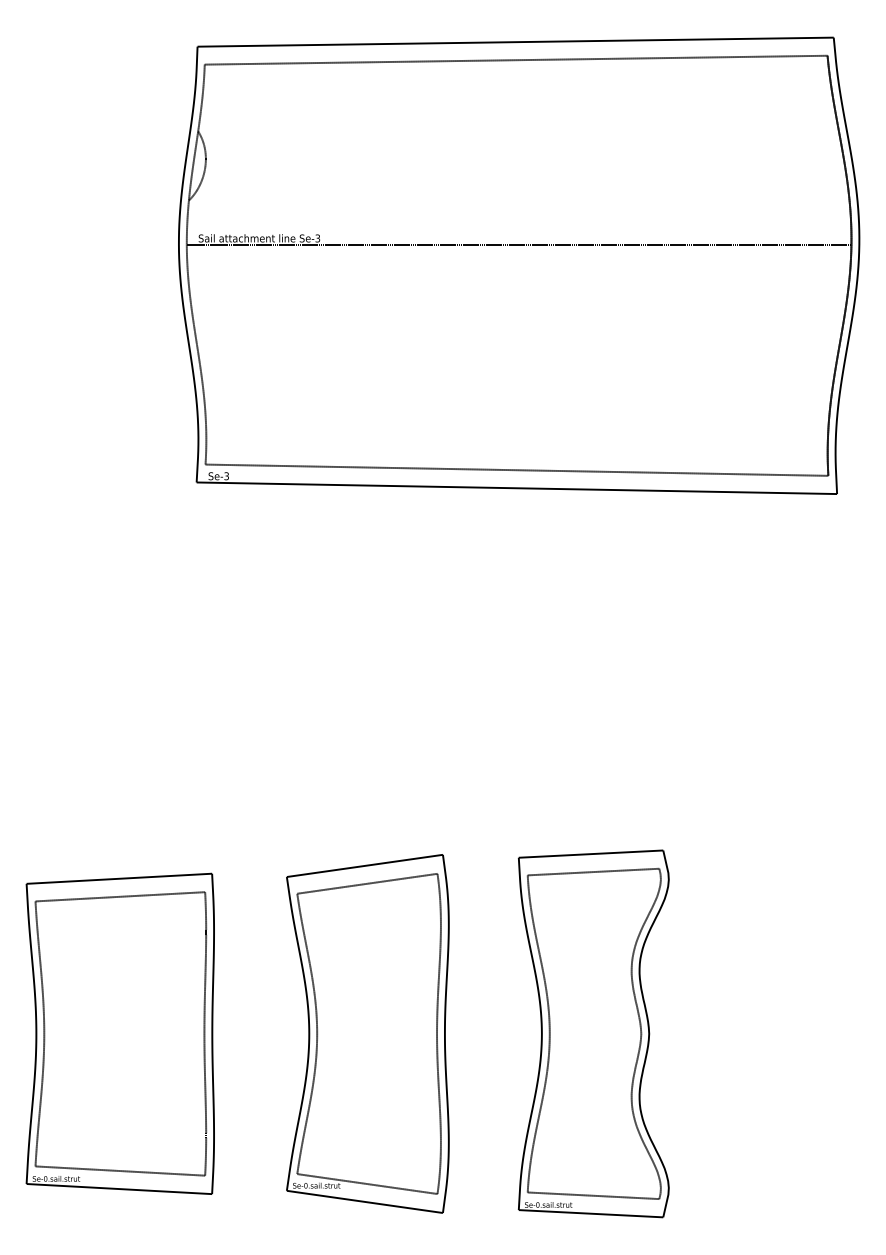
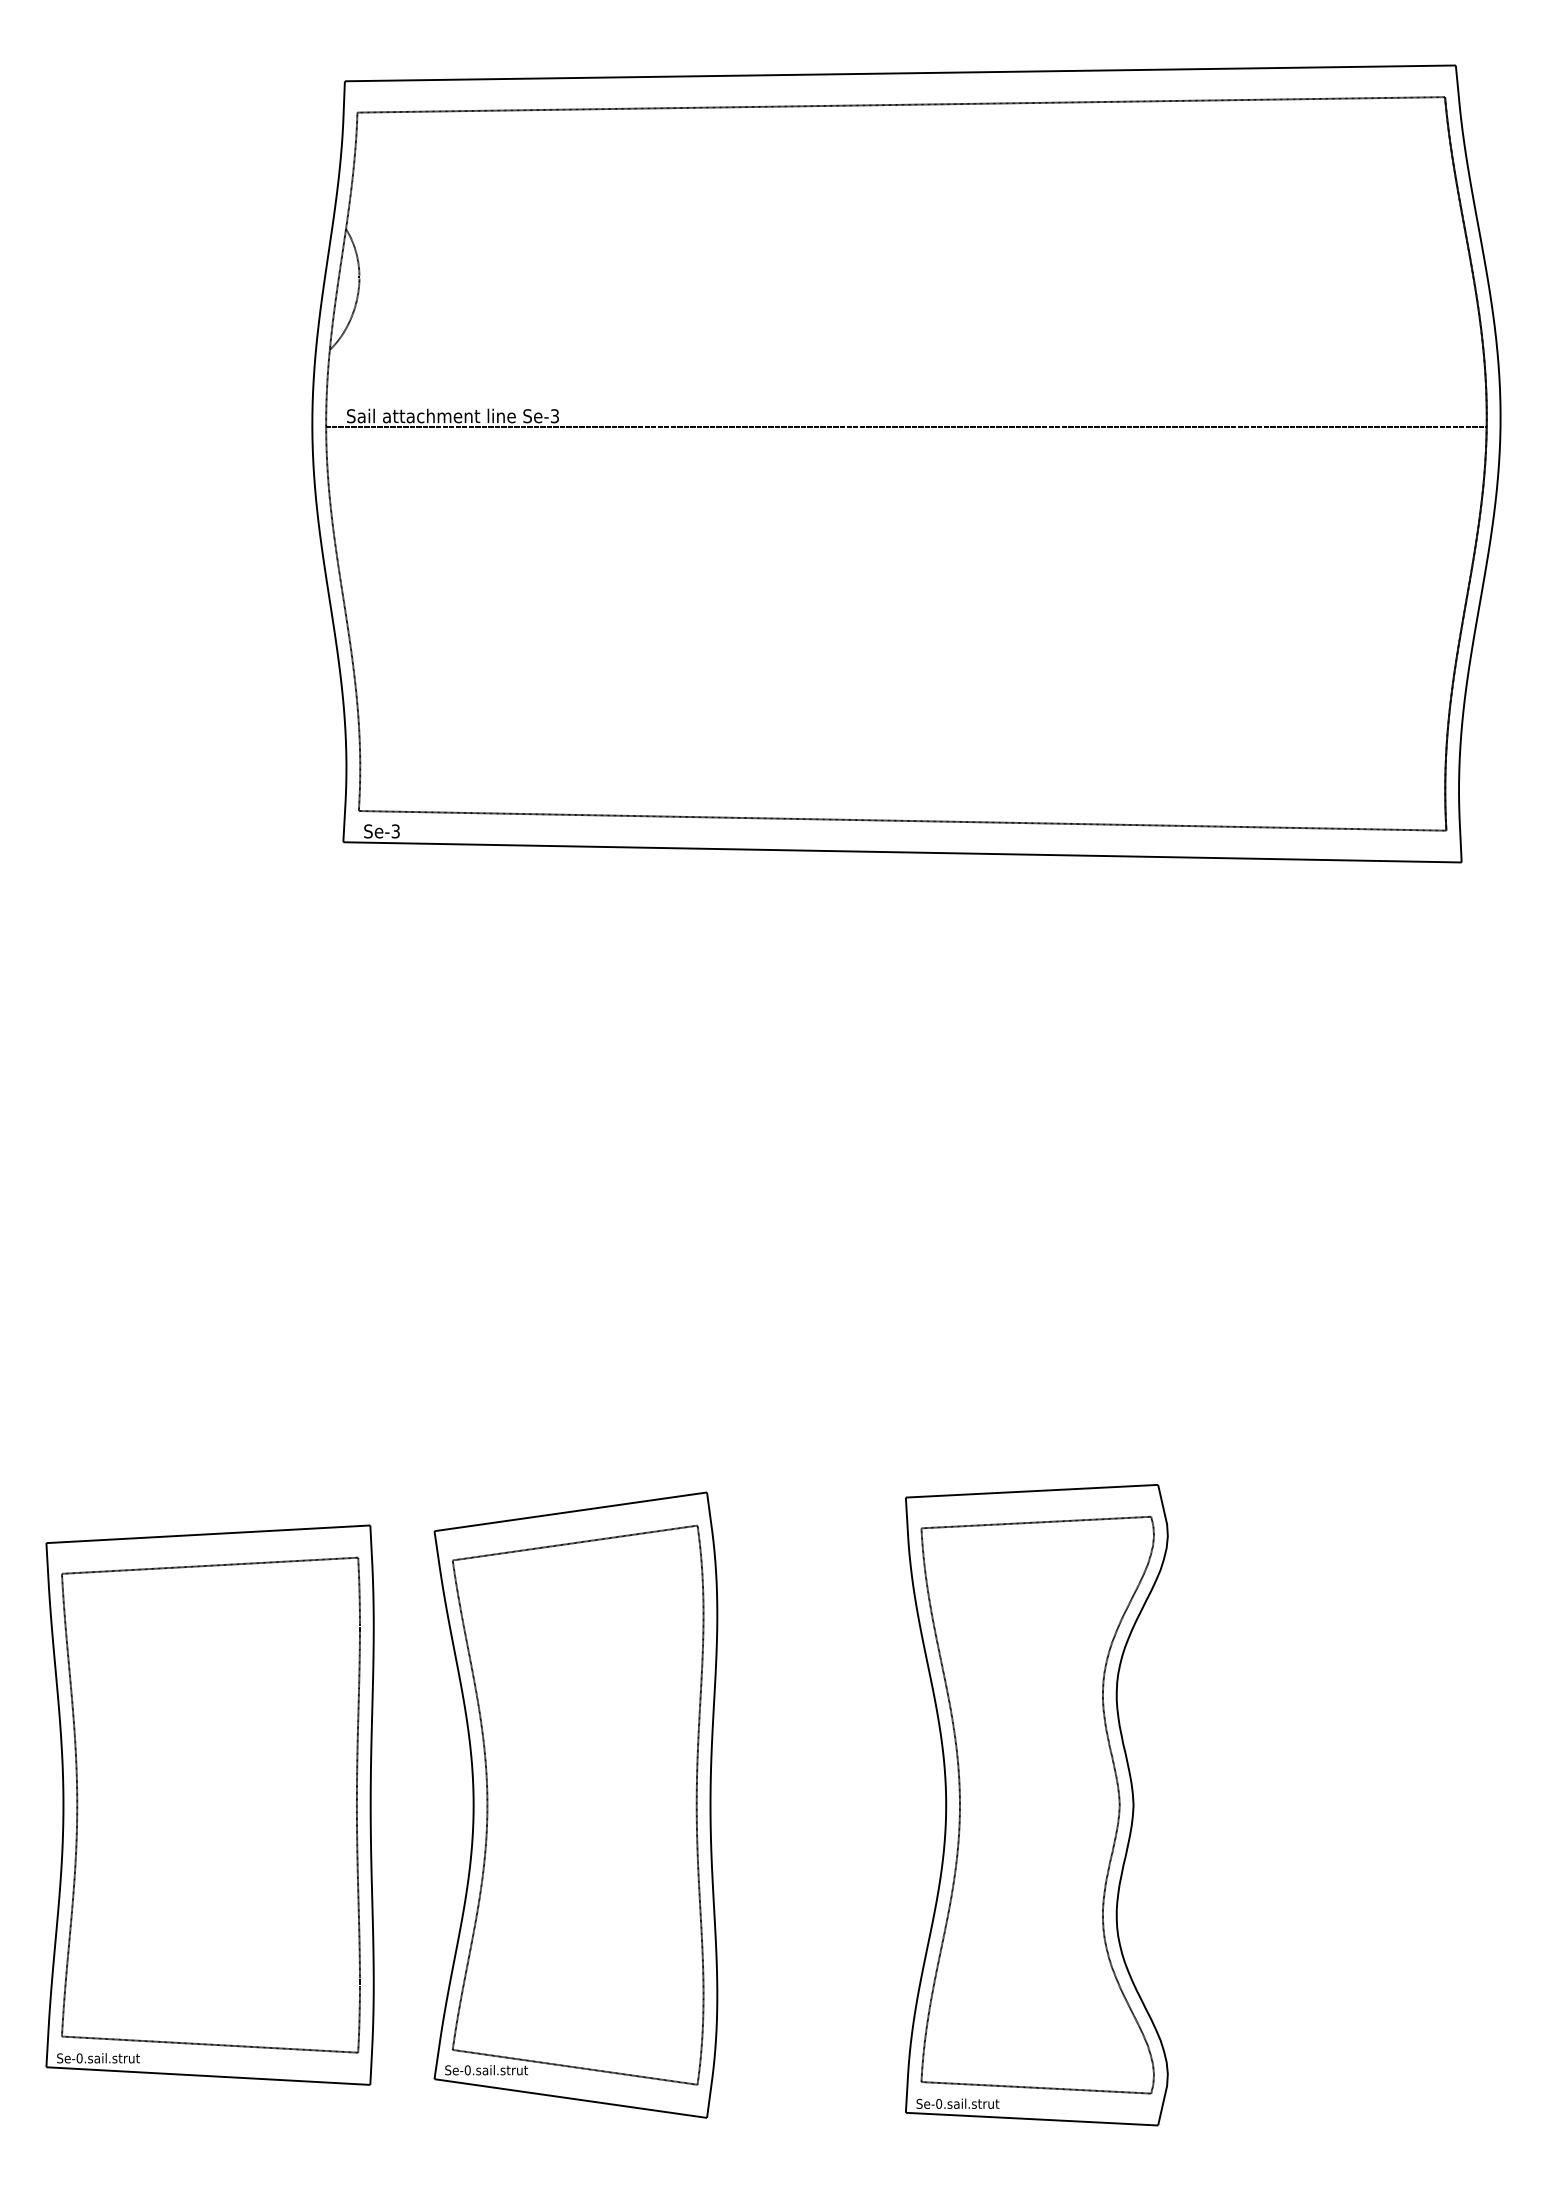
part: (367, 1033) -> (575, 1804), moved

